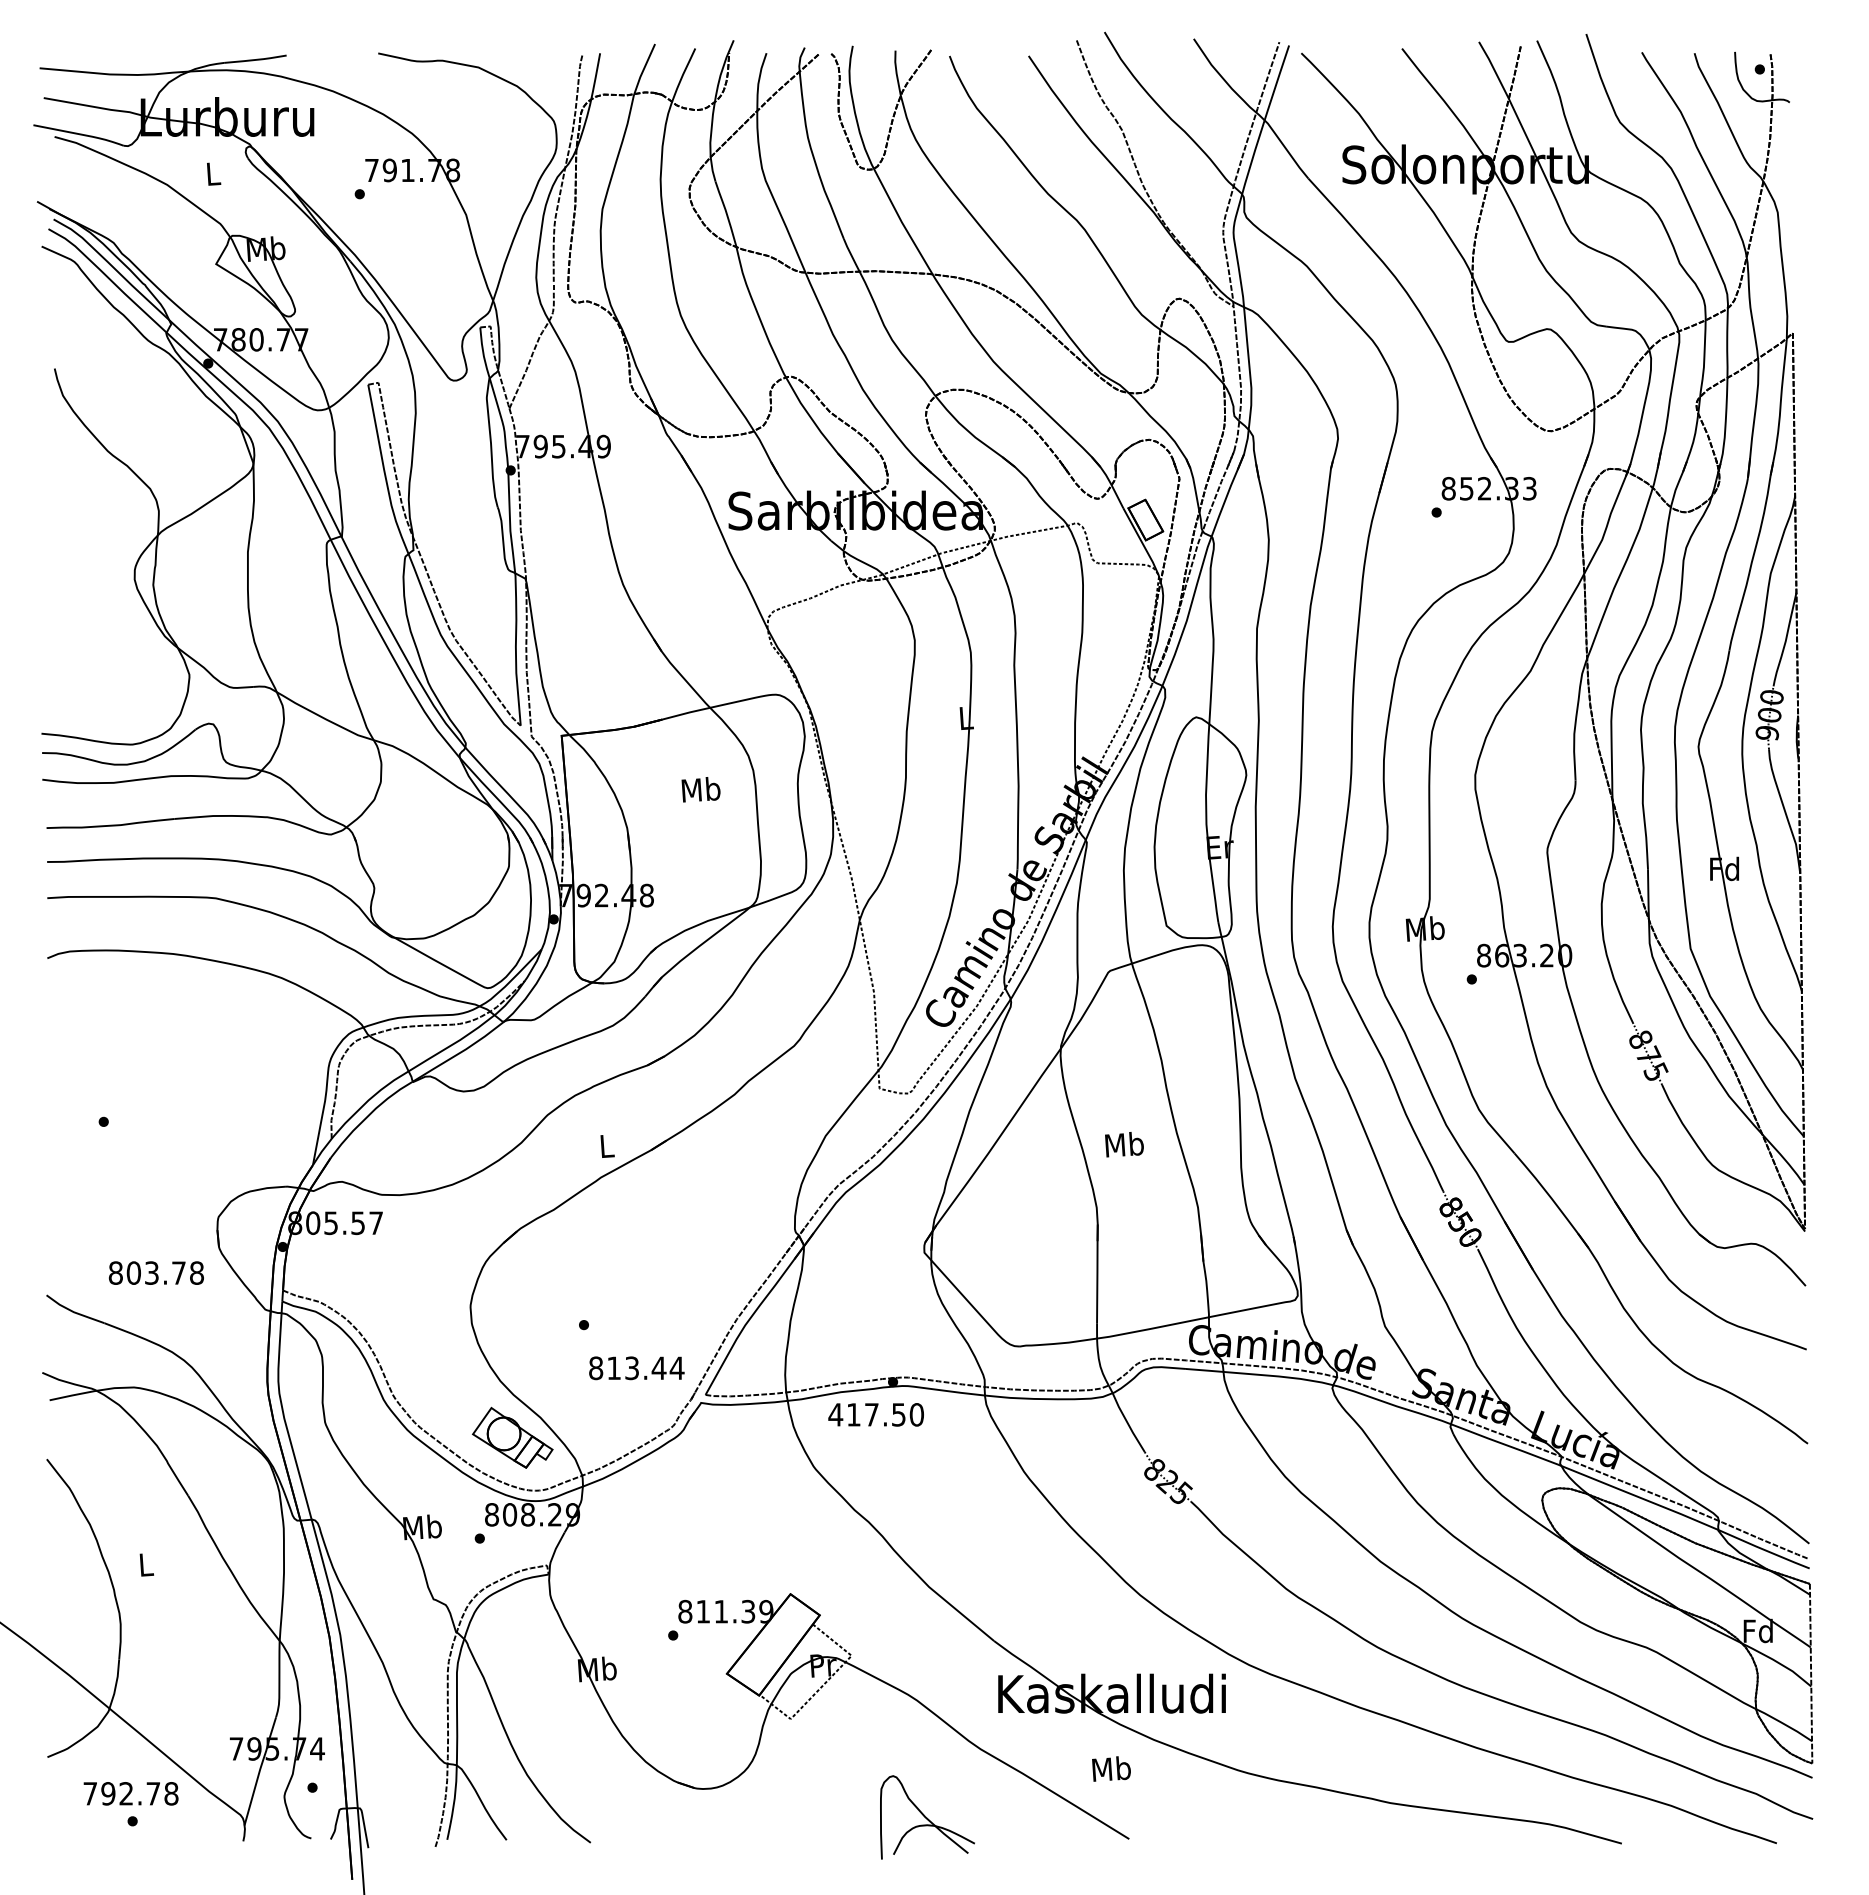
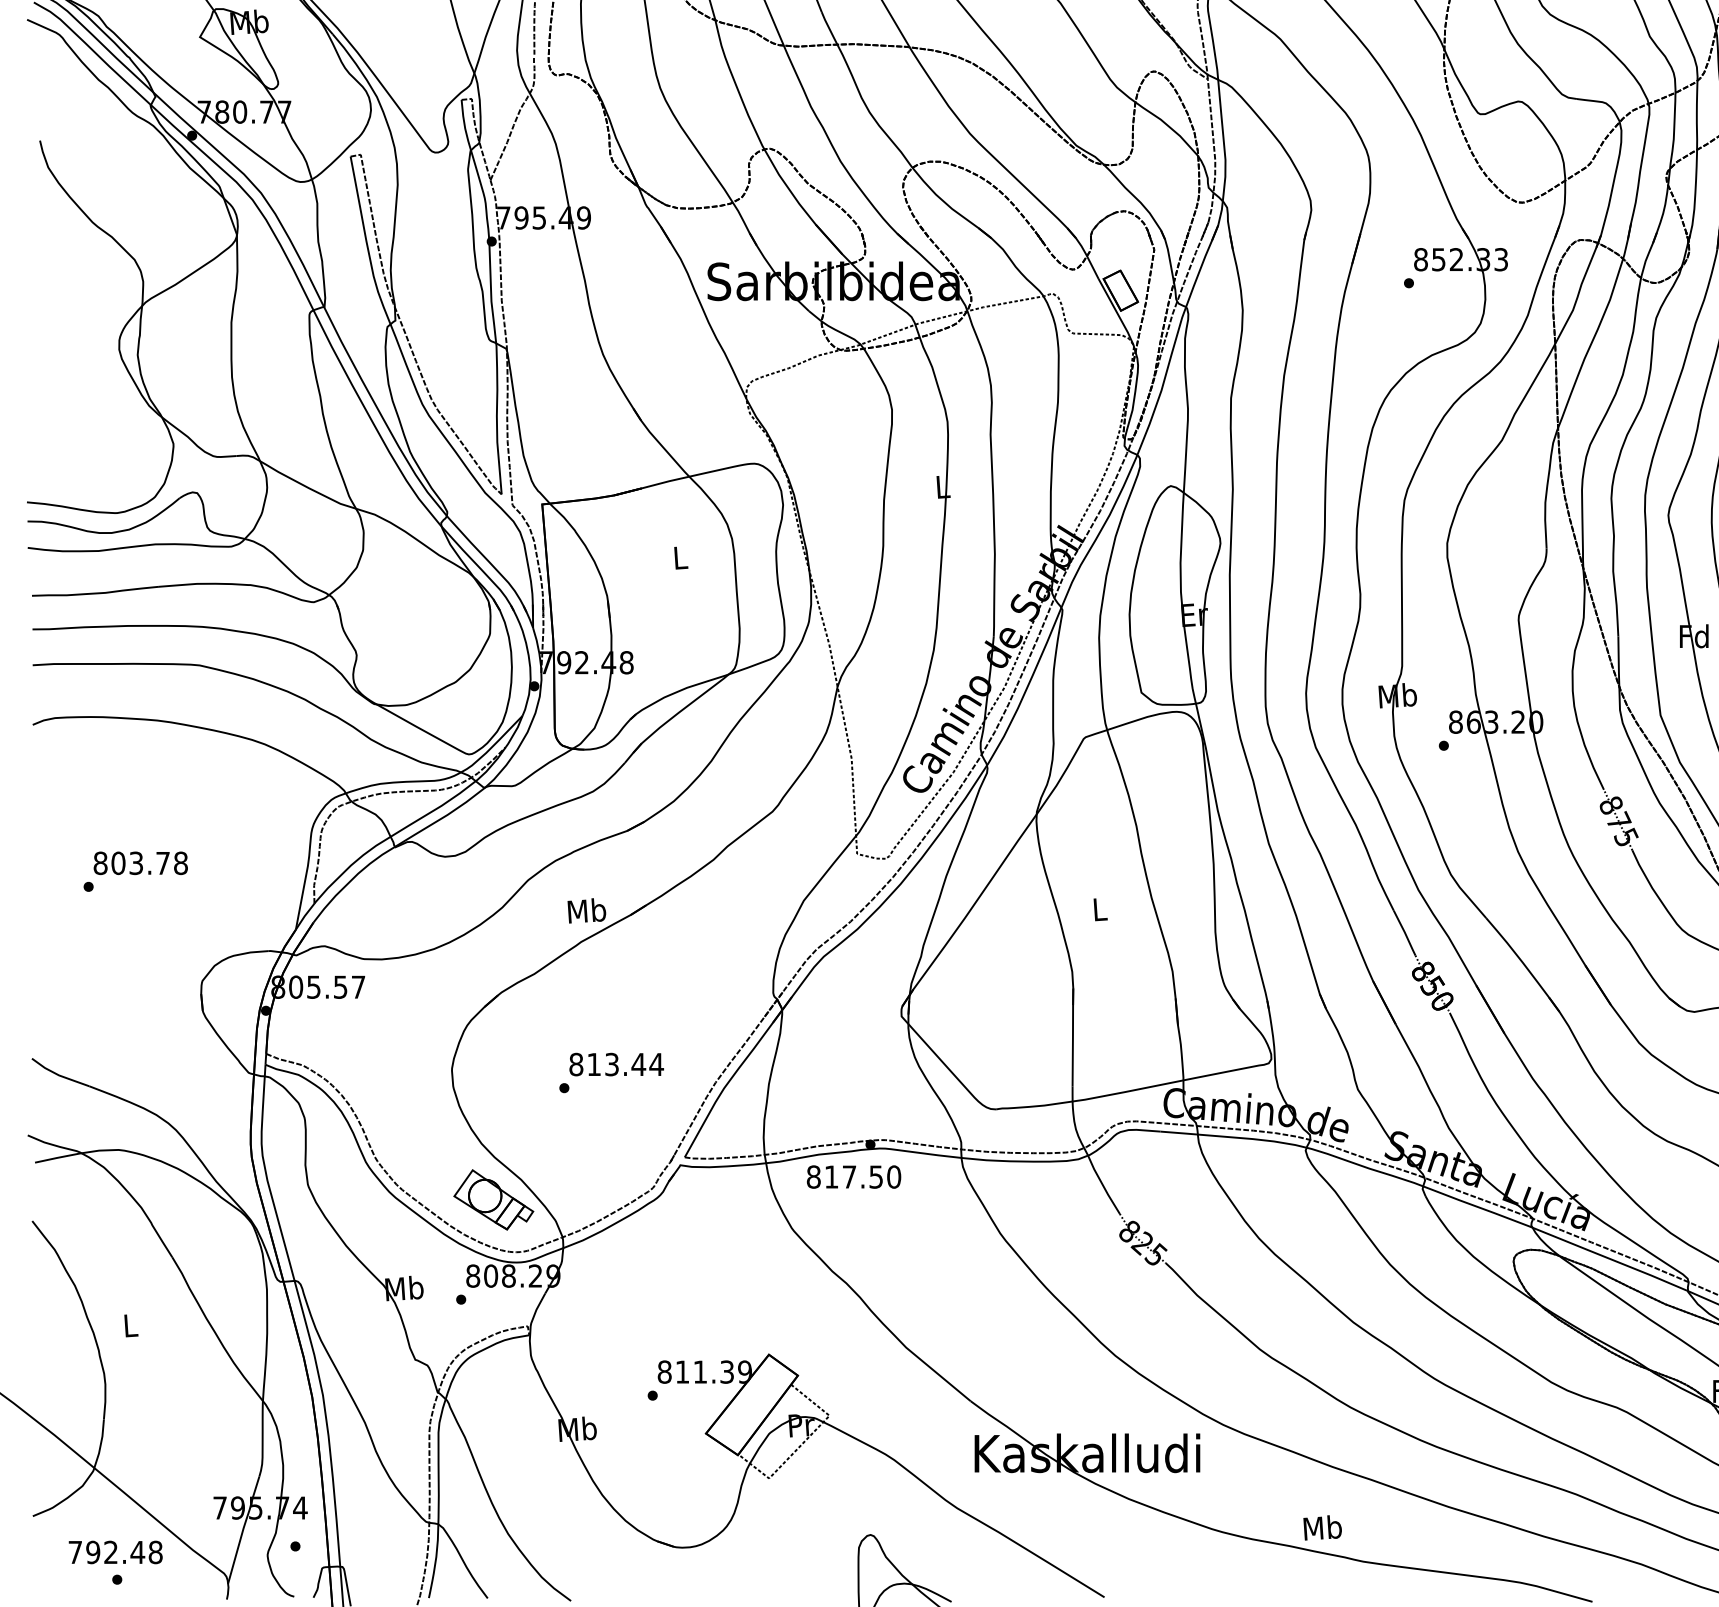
text: (700, 789) -> (679, 557), Mb -> L
text: (1124, 1144) -> (1099, 909), Mb -> L
text: (606, 1145) -> (586, 910), L -> Mb
text: (155, 1272) -> (139, 862), moved
text: (636, 1368) -> (616, 1064), moved
text: (835, 1414) -> (813, 1176), 417.50 -> 817.50
text: (1111, 1768) -> (1322, 1527), moved
text: (152, 1793) -> (136, 1552), 792.78 -> 792.48

